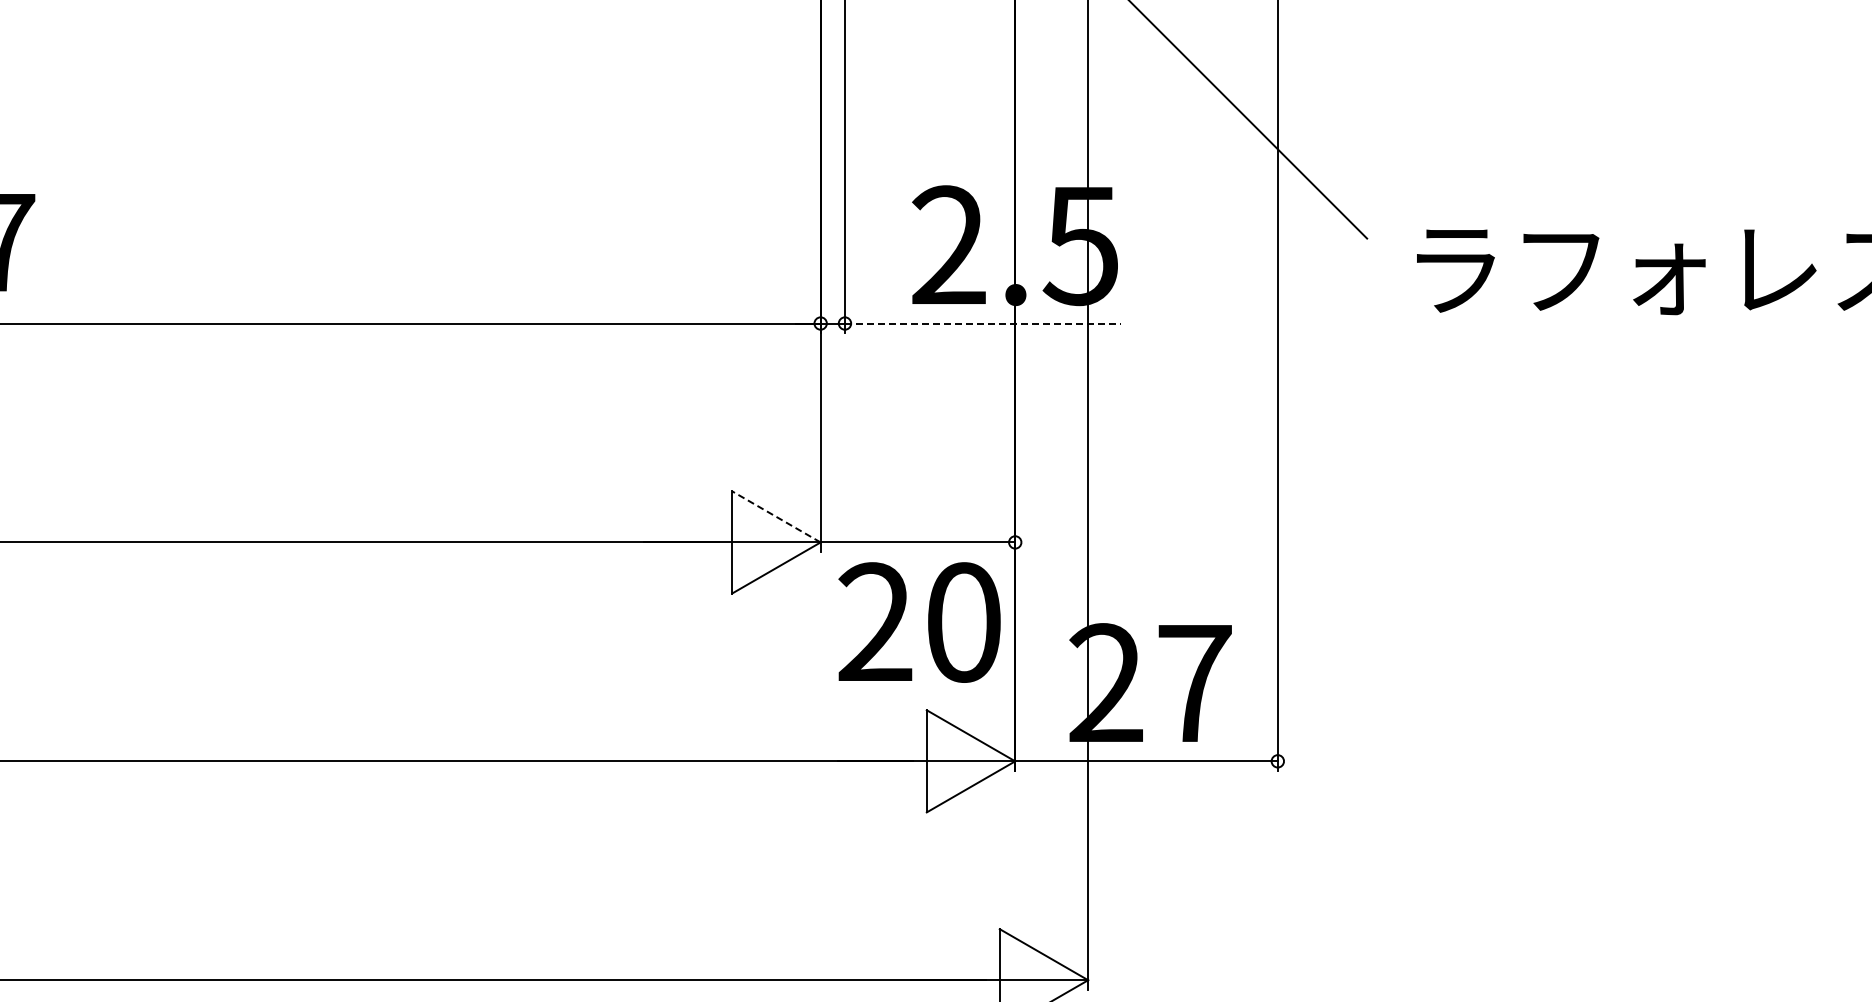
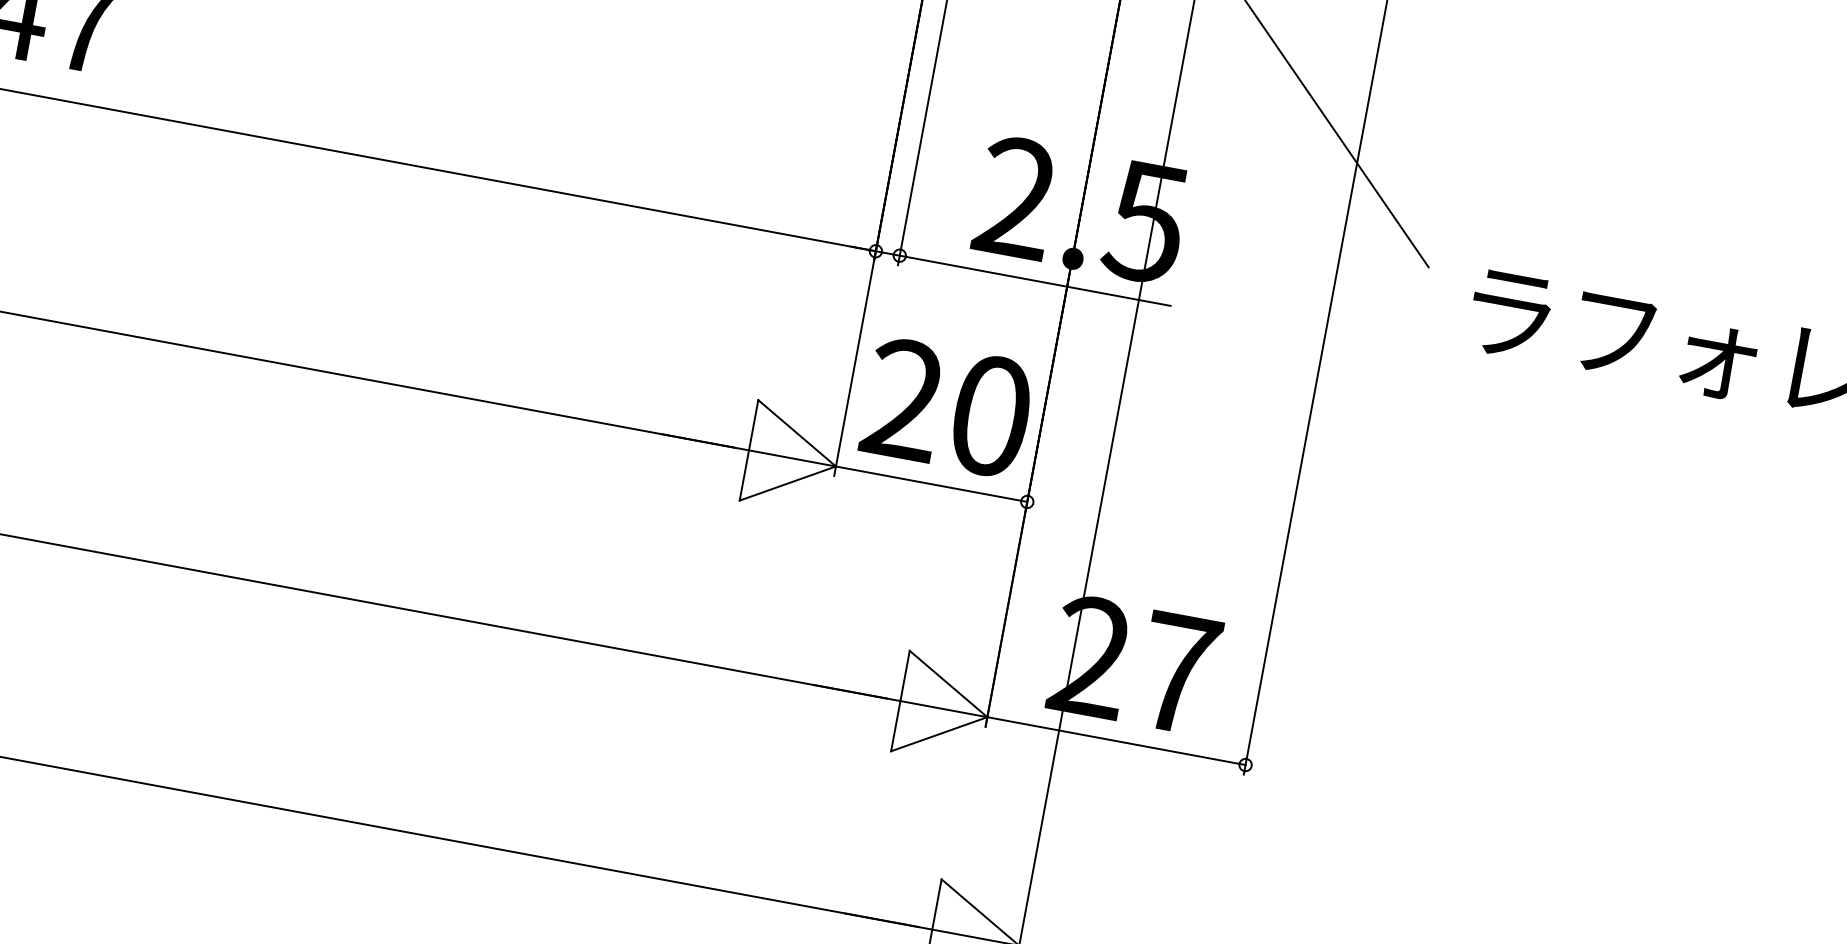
line: (982, 323) -> (1034, 280), dashed -> solid
line: (776, 516) -> (797, 432), dashed -> solid
text: (919, 622) -> (947, 407), moved

